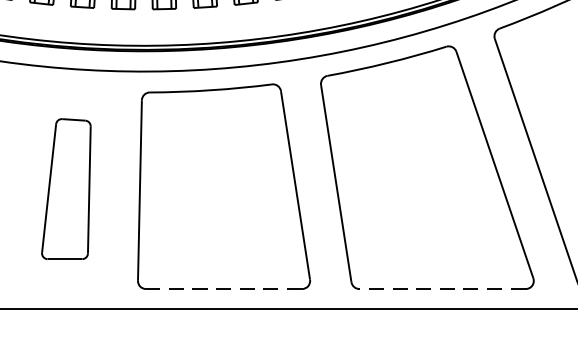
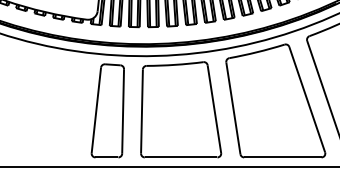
part: (65, 188) -> (107, 110), size x1.43
line: (222, 289) -> (180, 157), dashed -> solid
line: (441, 289) -> (282, 157), dashed -> solid

